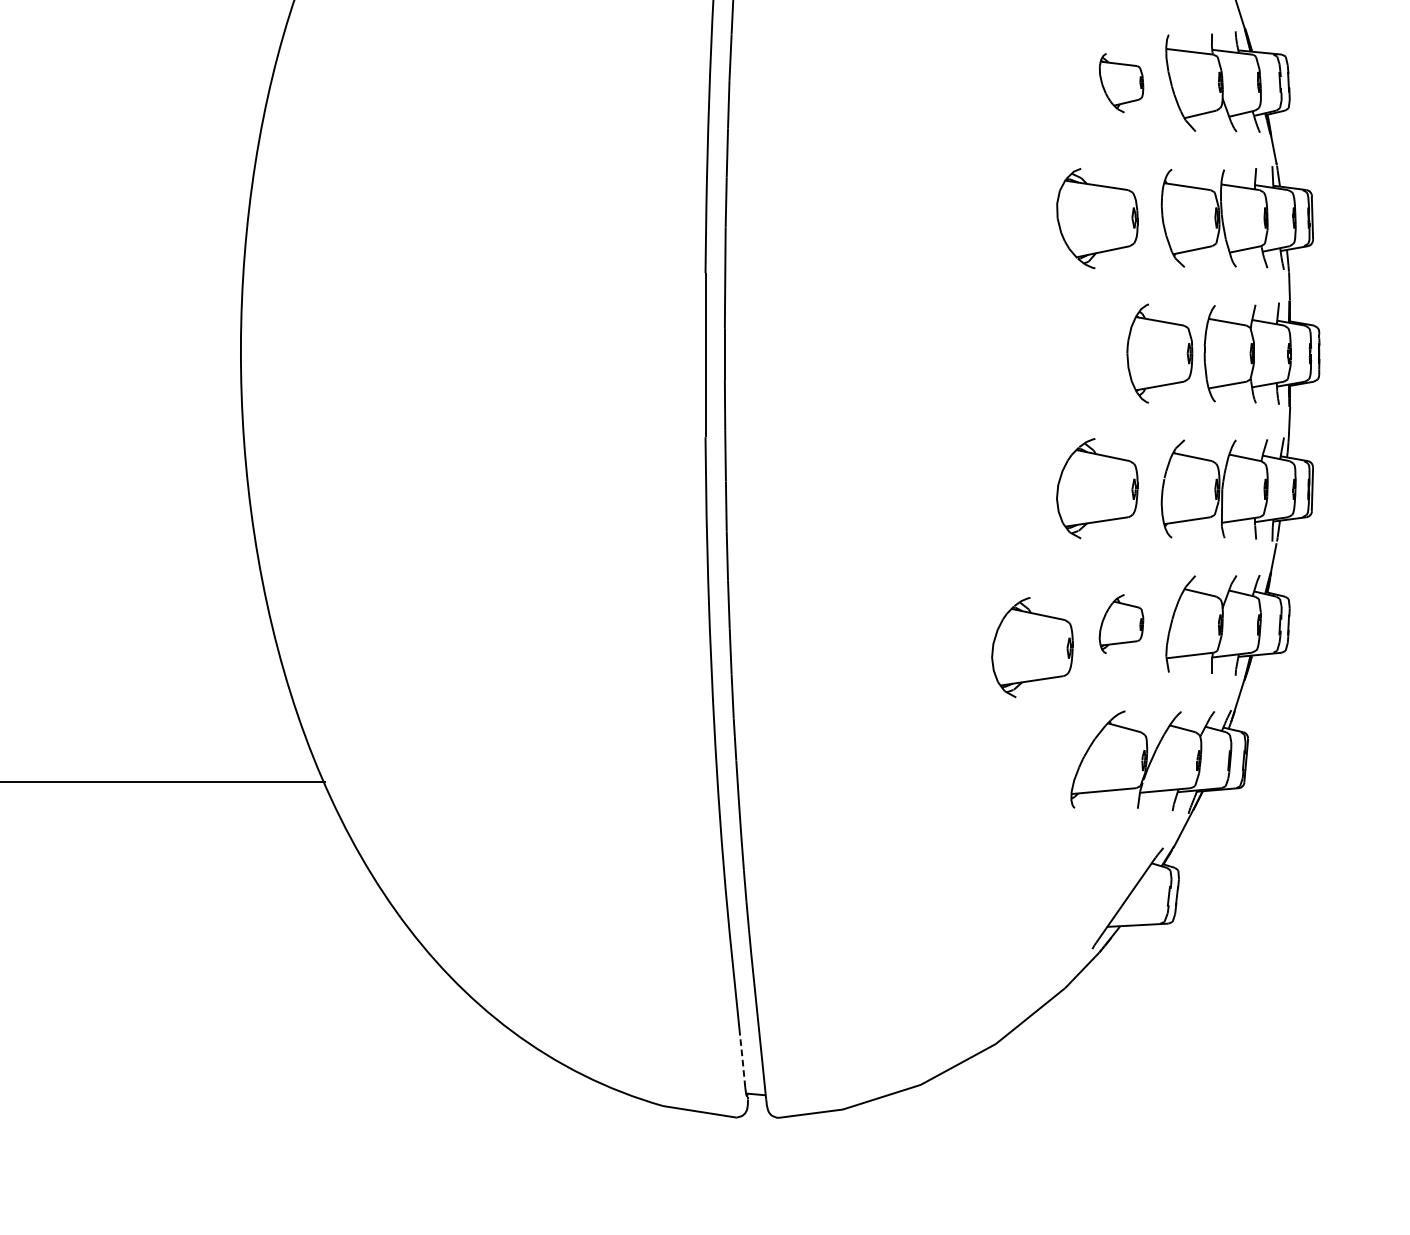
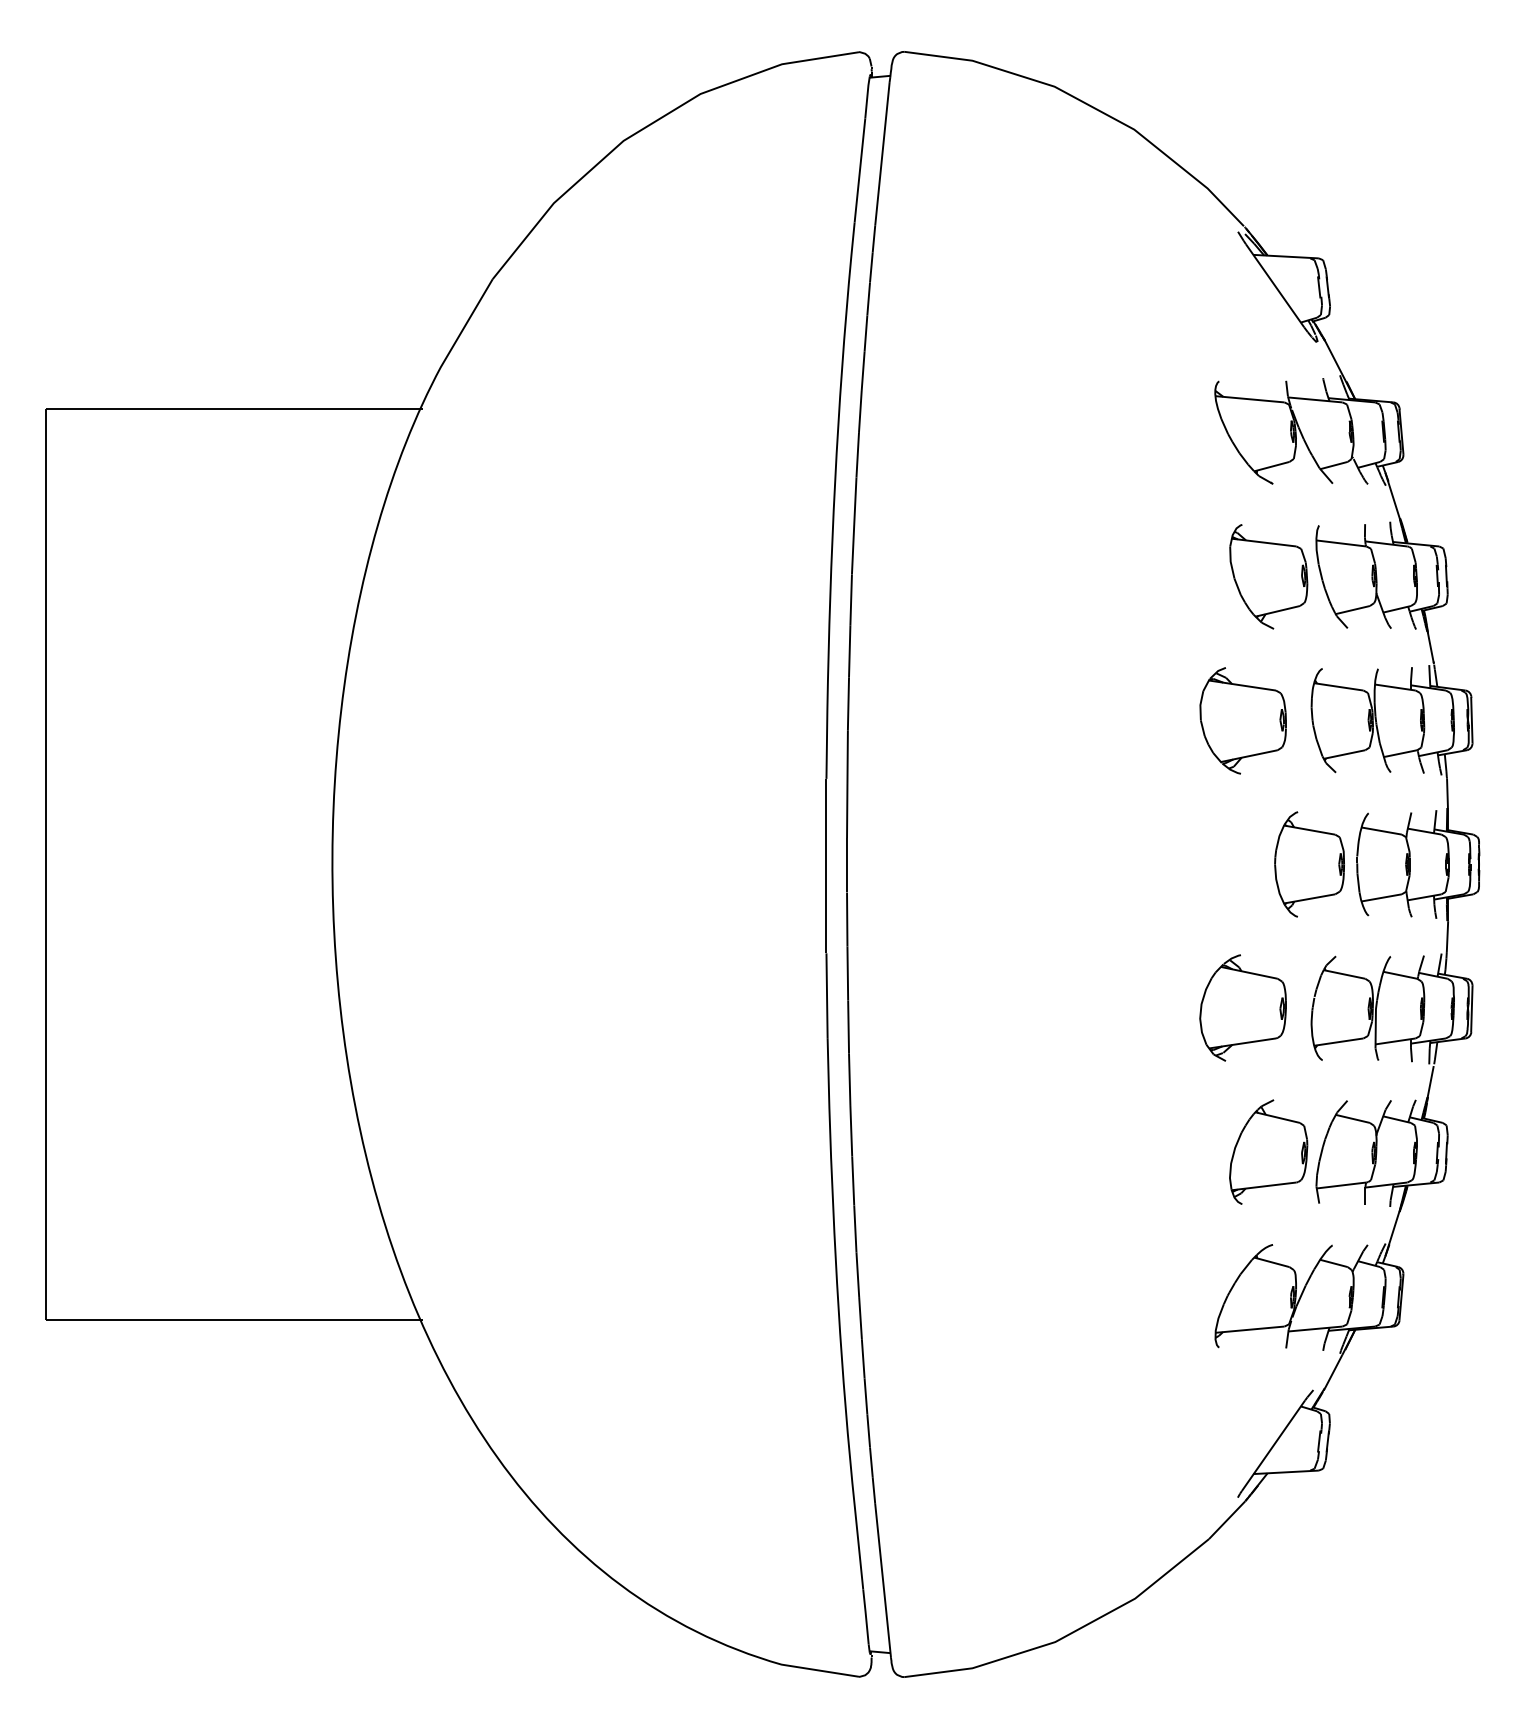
part: (1121, 82) -> (1268, 576), size x1.67
part: (1121, 623) -> (1268, 1151), size x1.67
part: (1031, 647) -> (1173, 1176), removed
line: (742, 1059) -> (865, 1615), dashed -> solid

